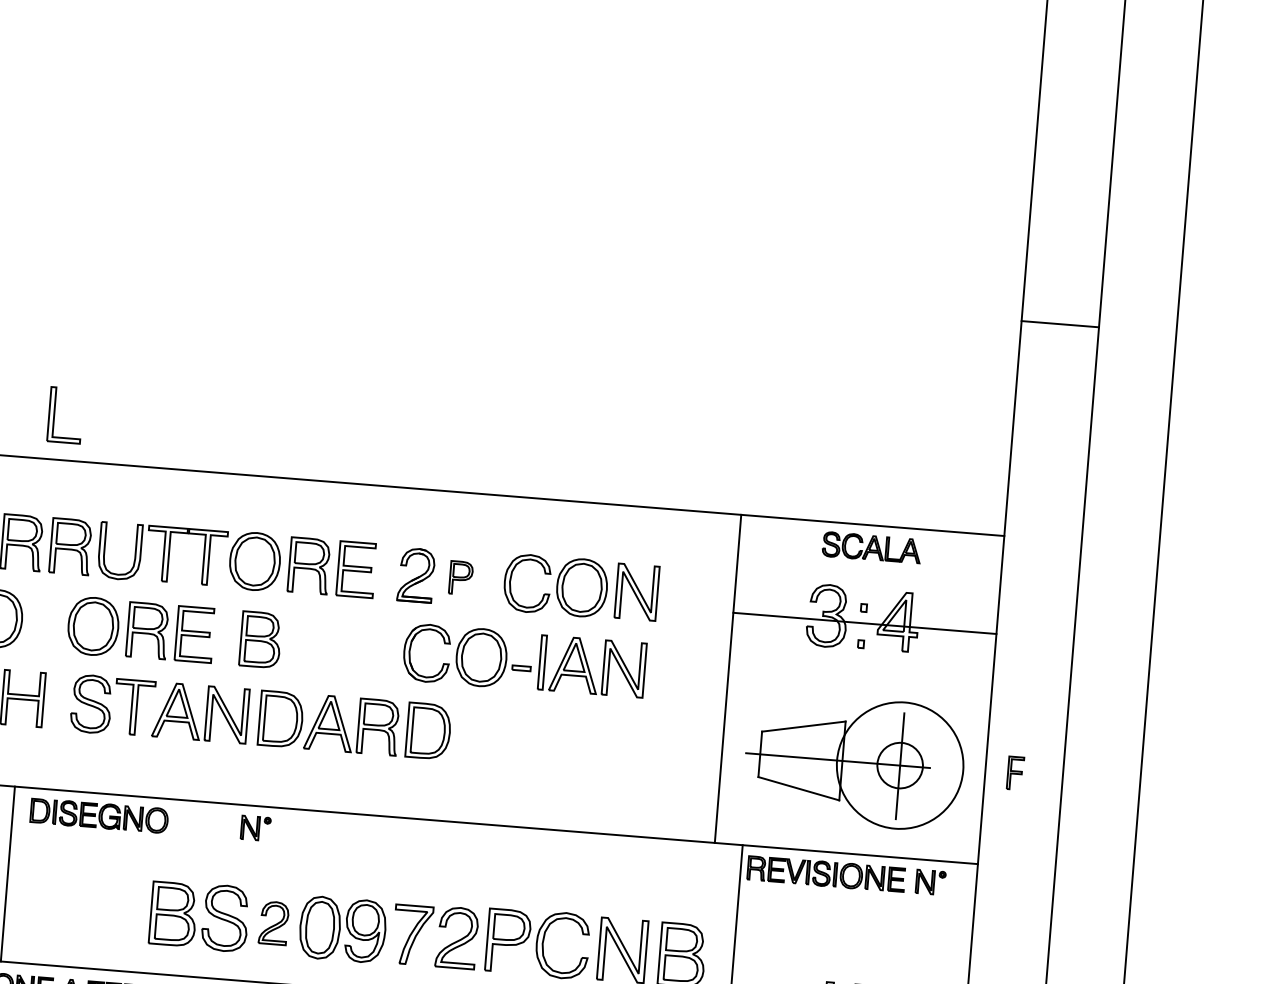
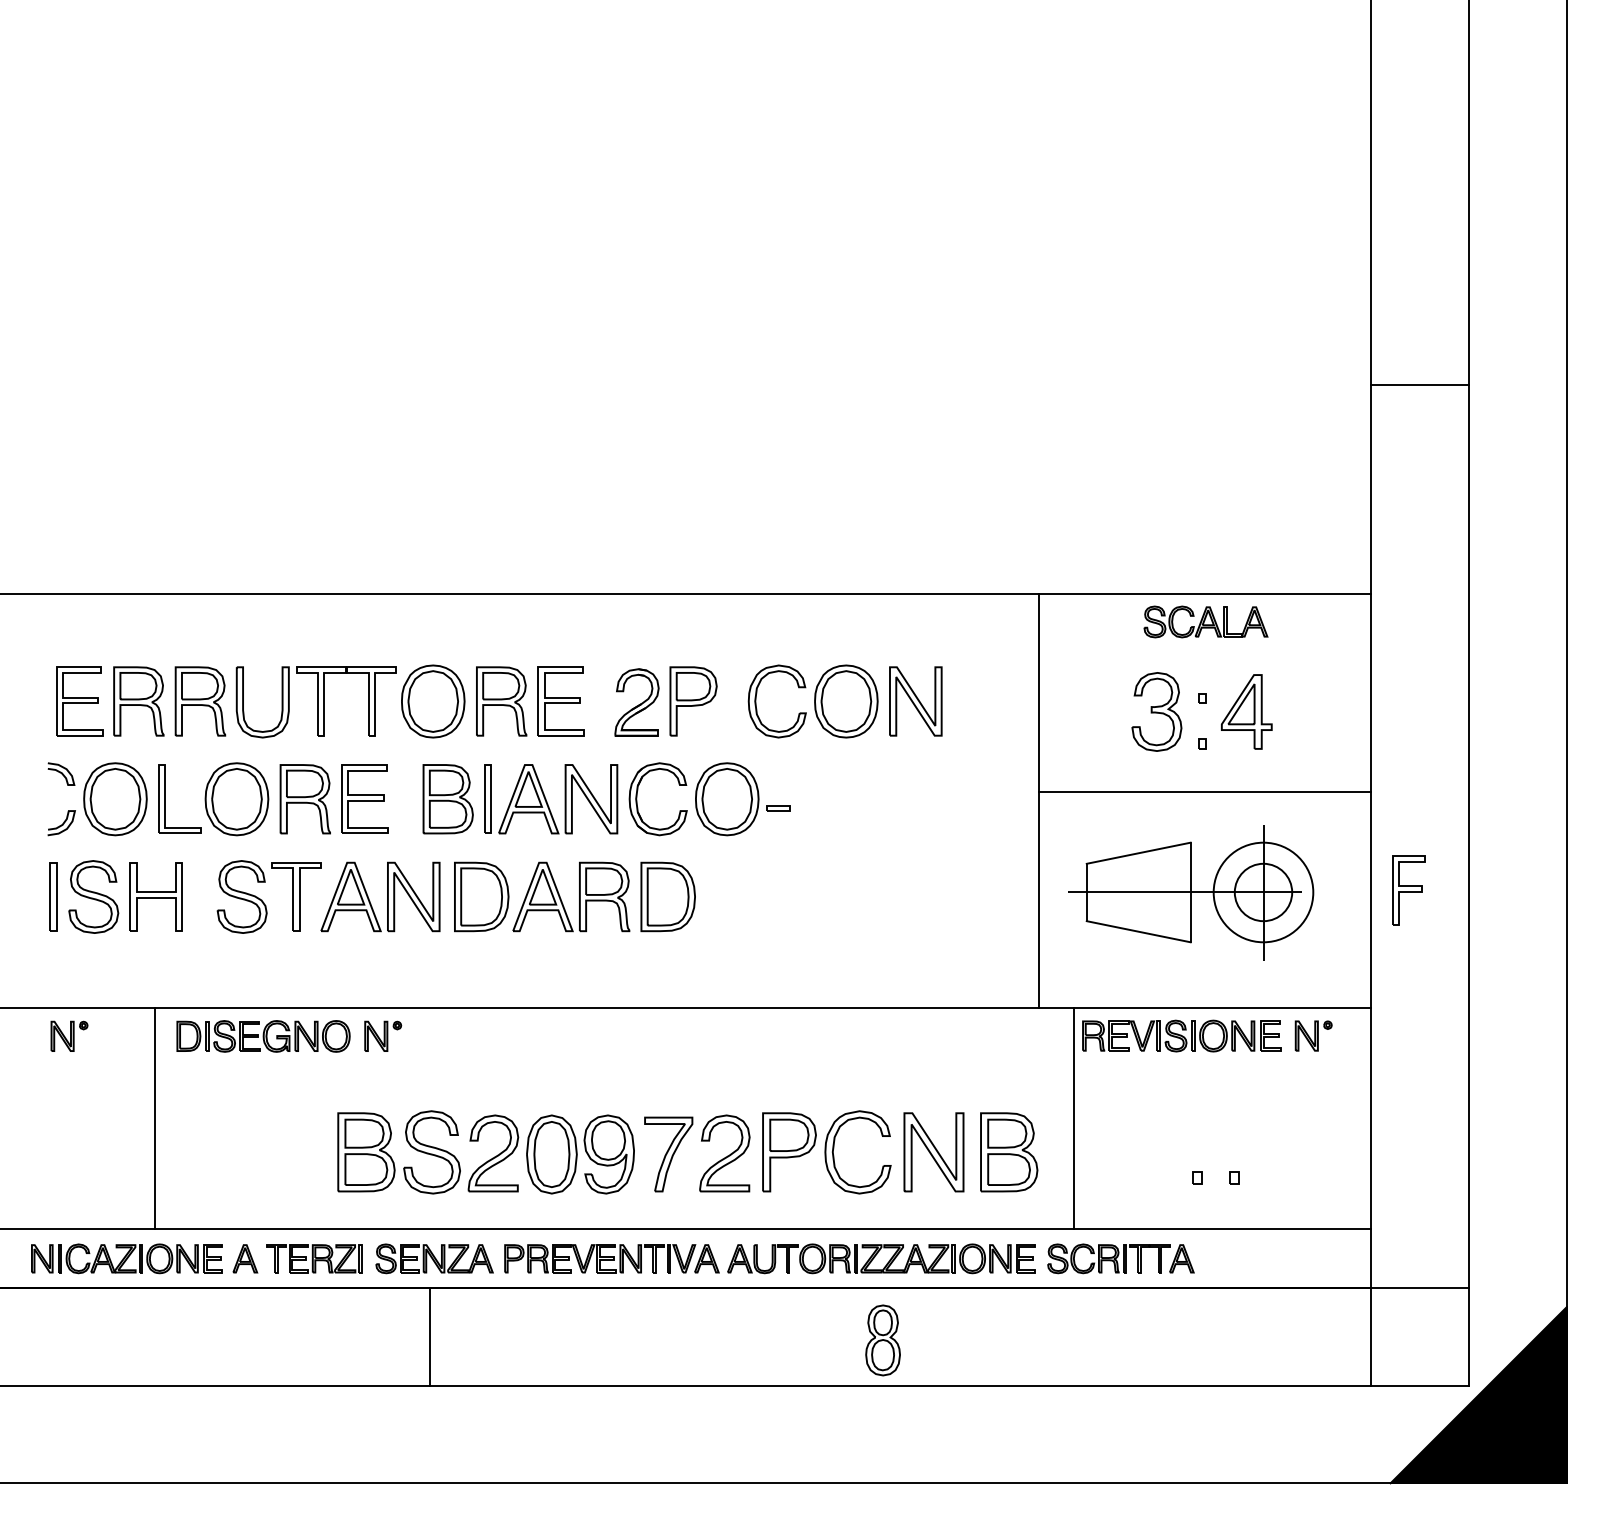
line: (1059, 324) -> (1419, 385), moved
part: (54, 413) -> (165, 798), moved
part: (461, 578) -> (693, 701), size x1.67
line: (864, 623) -> (1204, 791), moved
part: (592, 666) -> (551, 799), moved
circle: (900, 765) -> (1263, 892), size x0.62
part: (1015, 773) -> (1408, 890), size x1.67
part: (256, 827) -> (383, 1035), moved
part: (273, 923) -> (493, 1153), size x1.43

